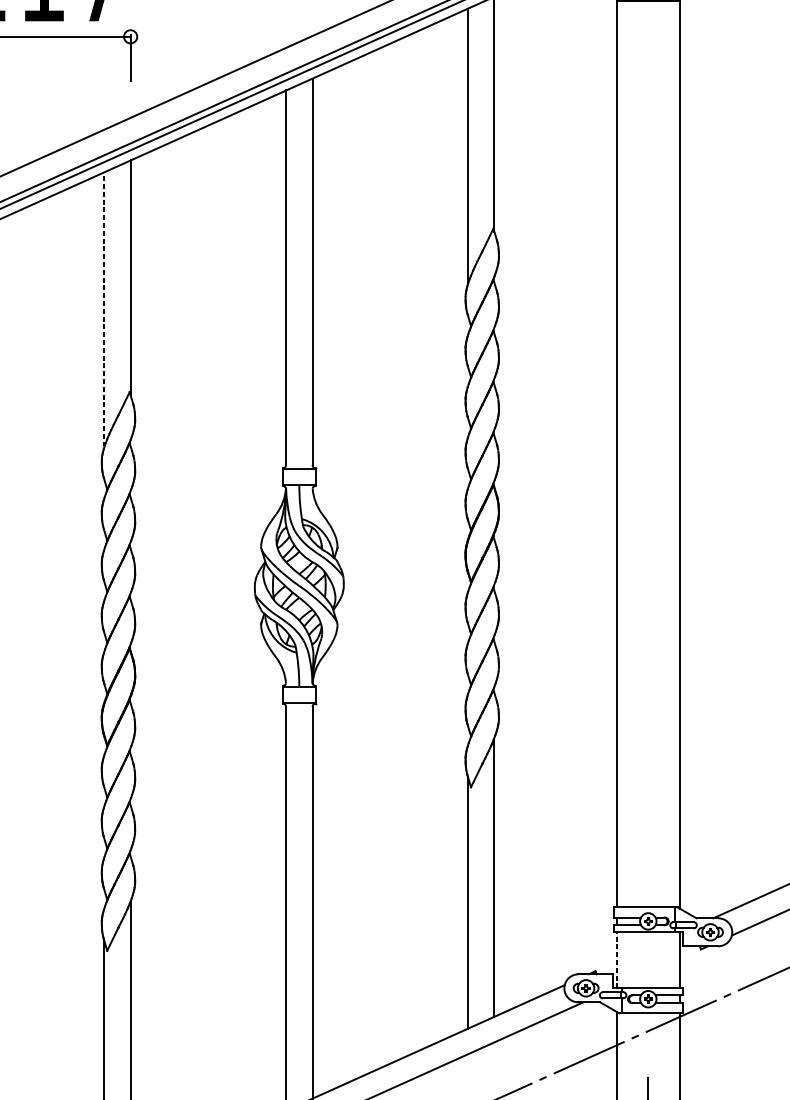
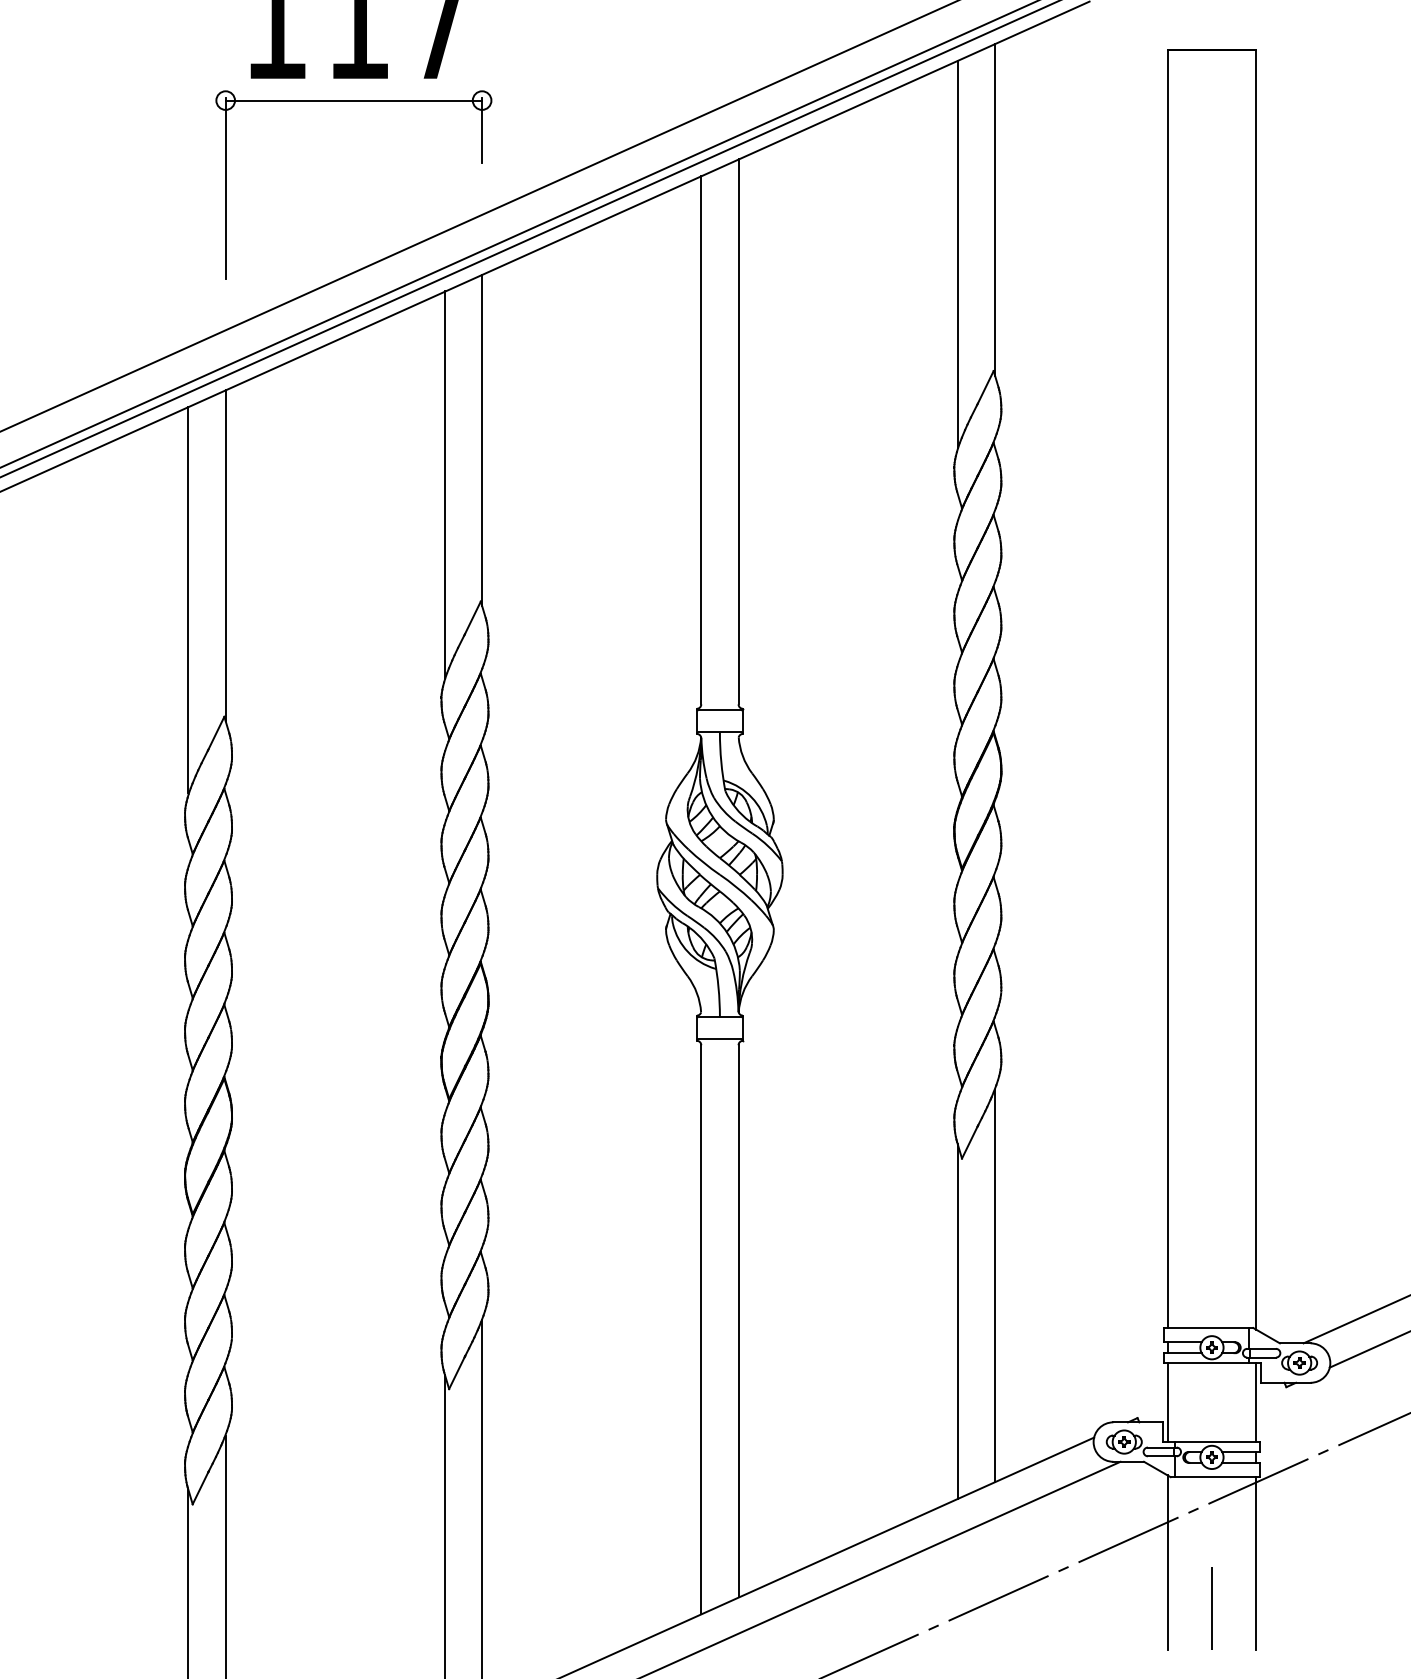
line: (103, 309) -> (444, 484), dashed -> solid
line: (616, 960) -> (1167, 1402), dashed -> solid

